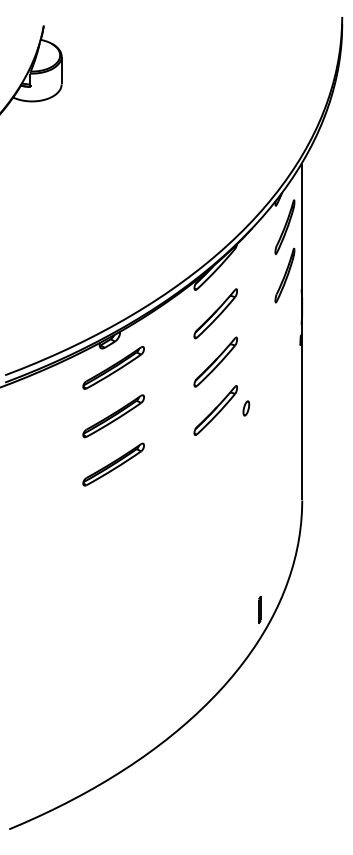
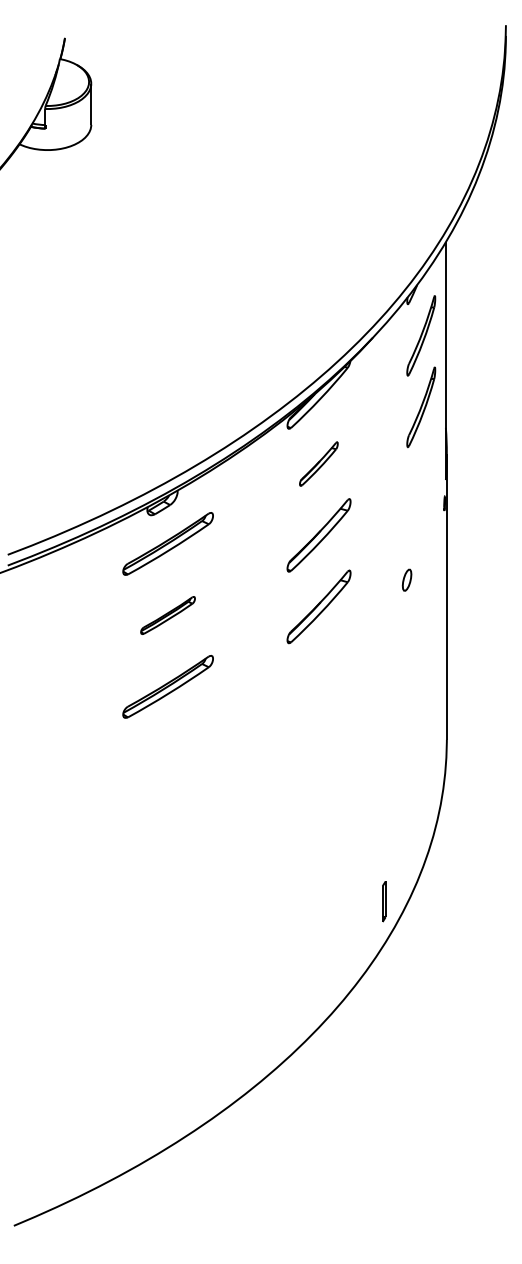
part: (215, 313) -> (318, 463), size x0.6
part: (246, 408) -> (407, 580), moved
part: (113, 416) -> (167, 615), size x0.6

